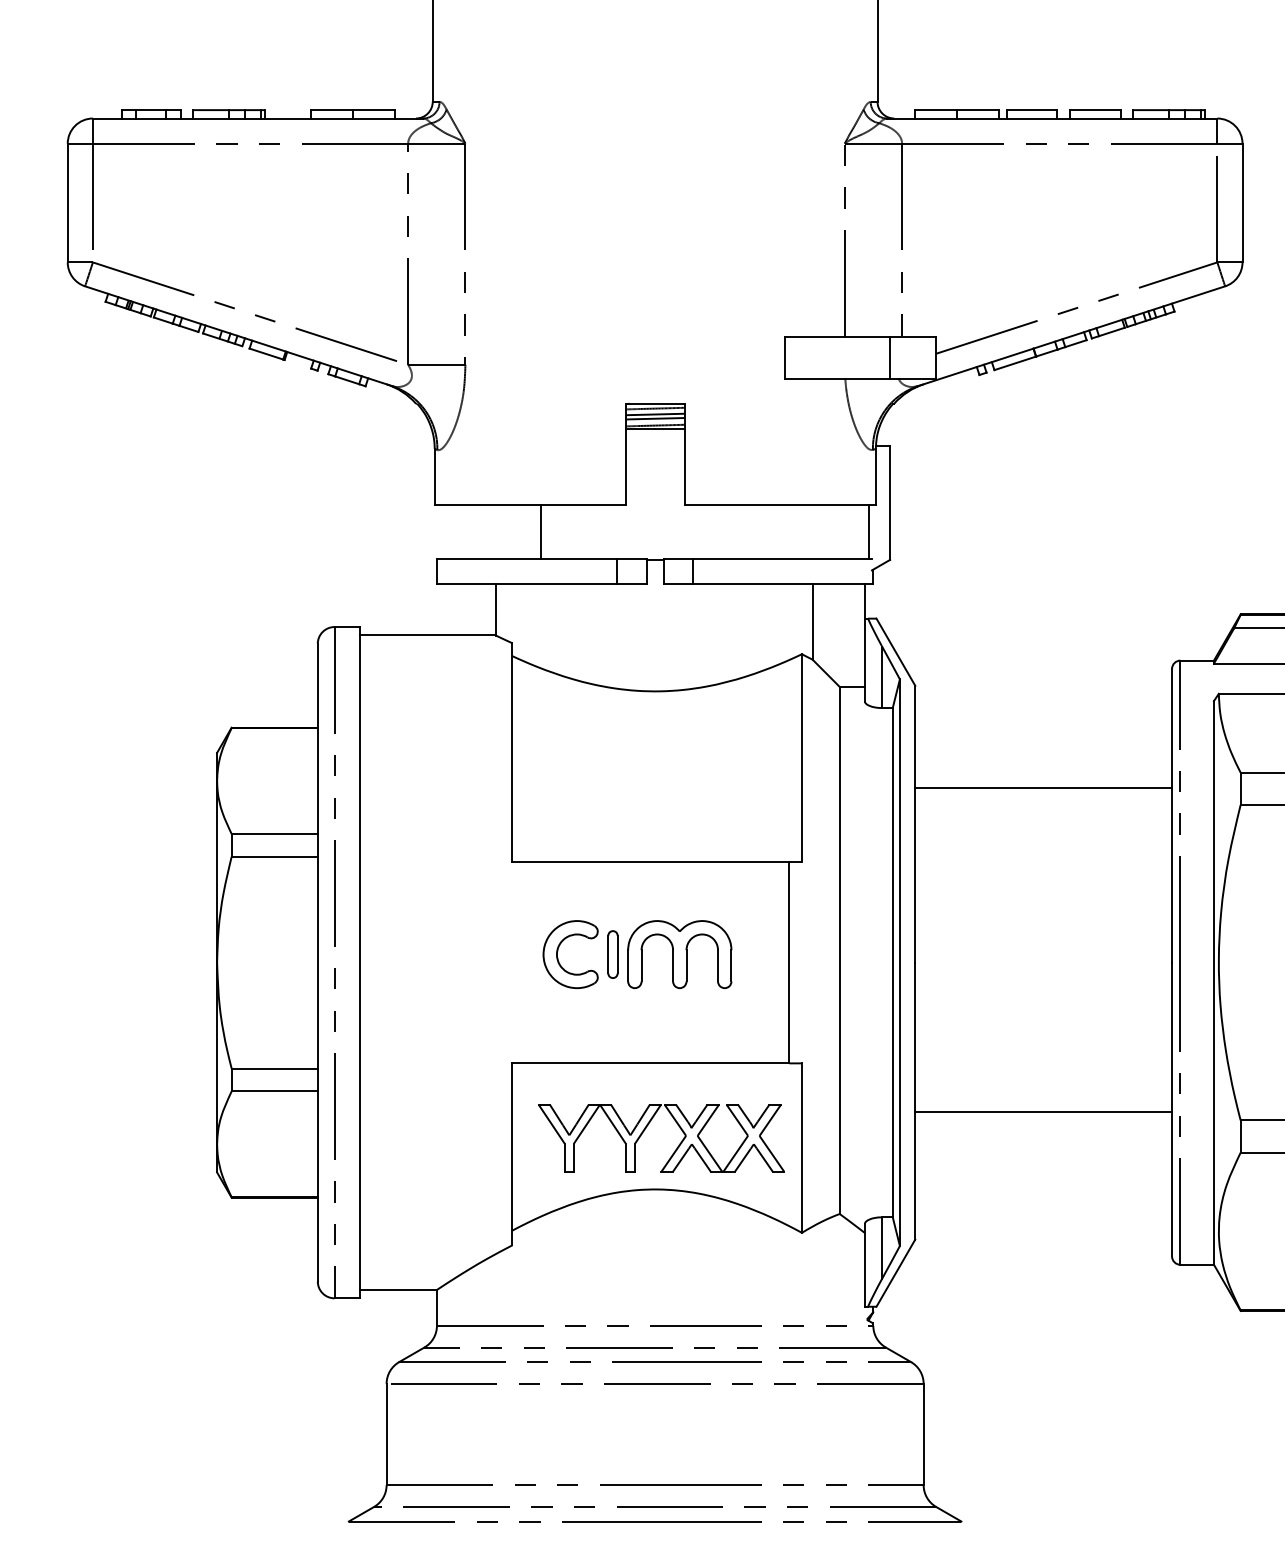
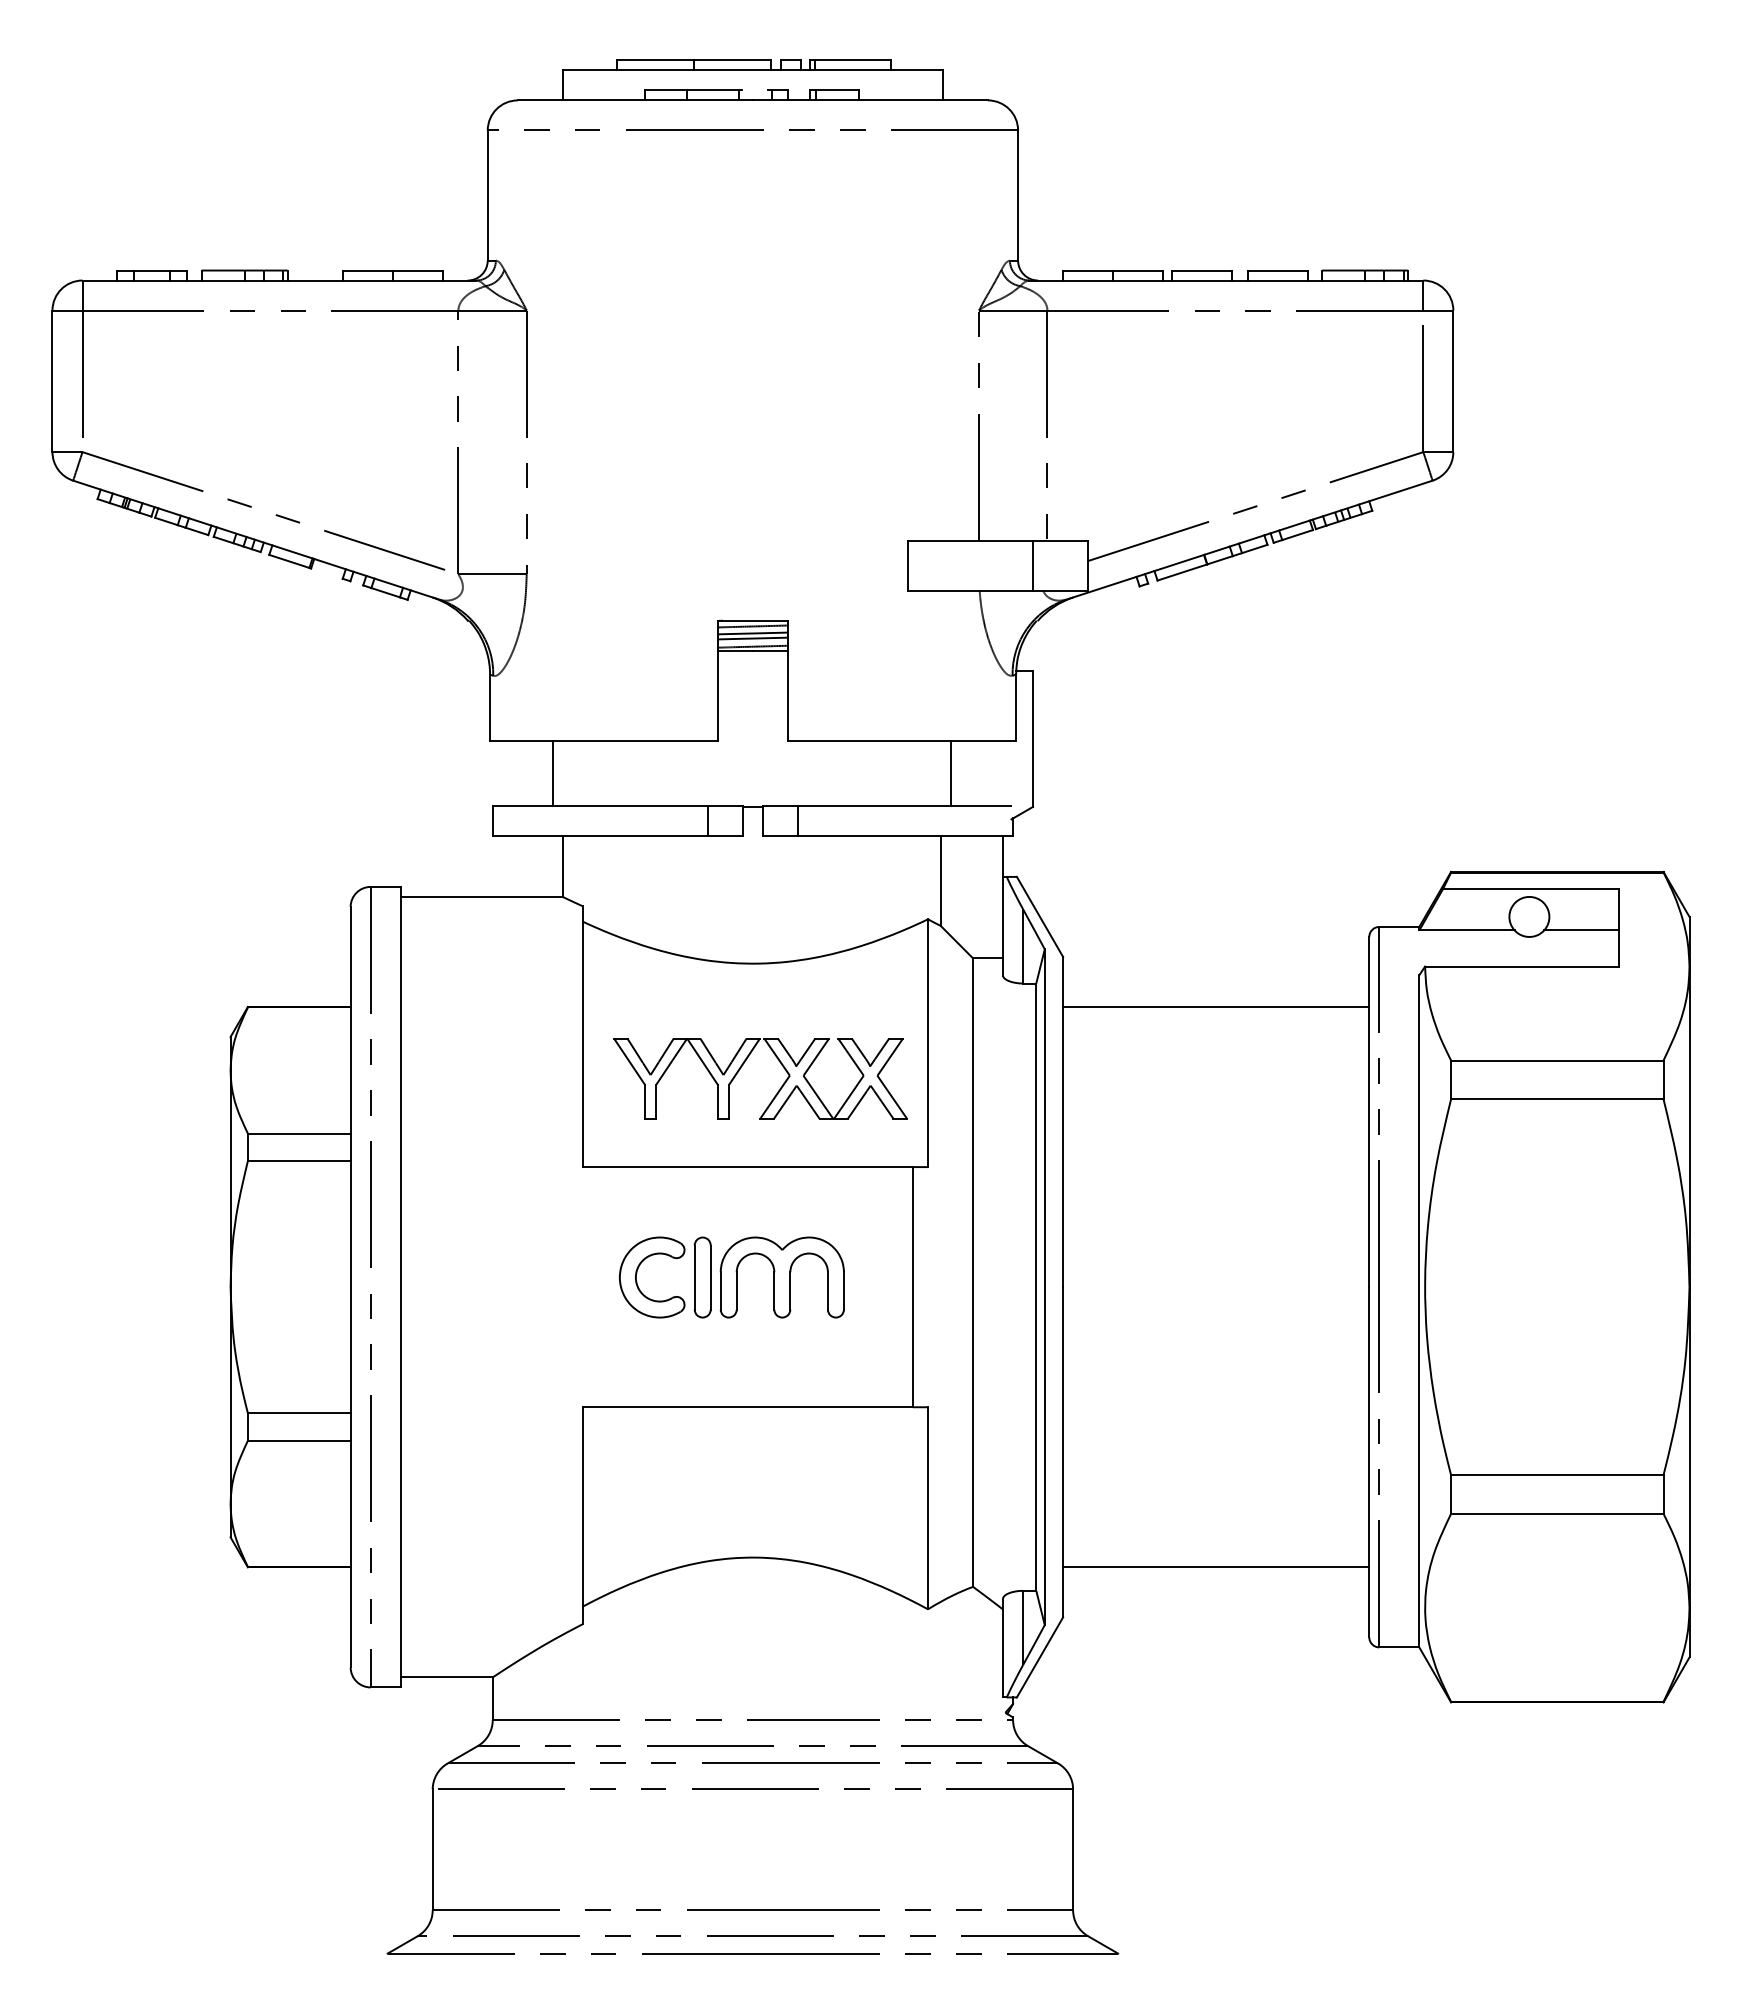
line: (540, 531) -> (552, 773), moved
line: (868, 531) -> (950, 773), moved
line: (1043, 788) -> (1216, 1007), moved
part: (612, 954) -> (702, 1277), size x1.43
line: (1043, 1112) -> (1216, 1567), moved
part: (647, 1127) -> (743, 1065), moved

